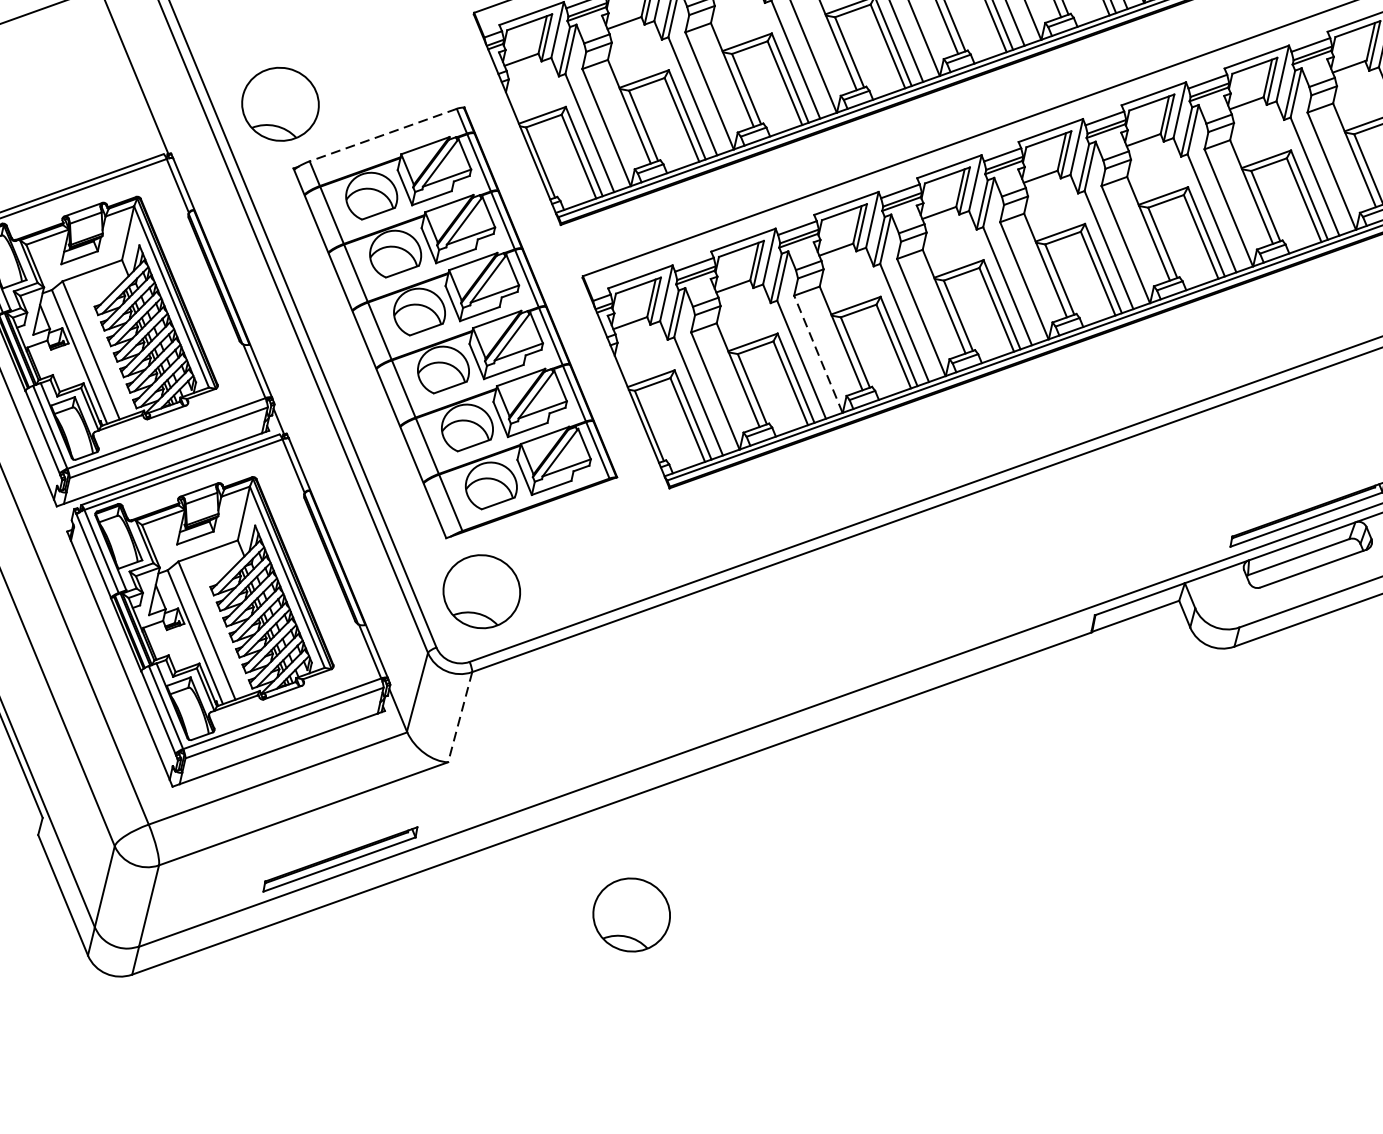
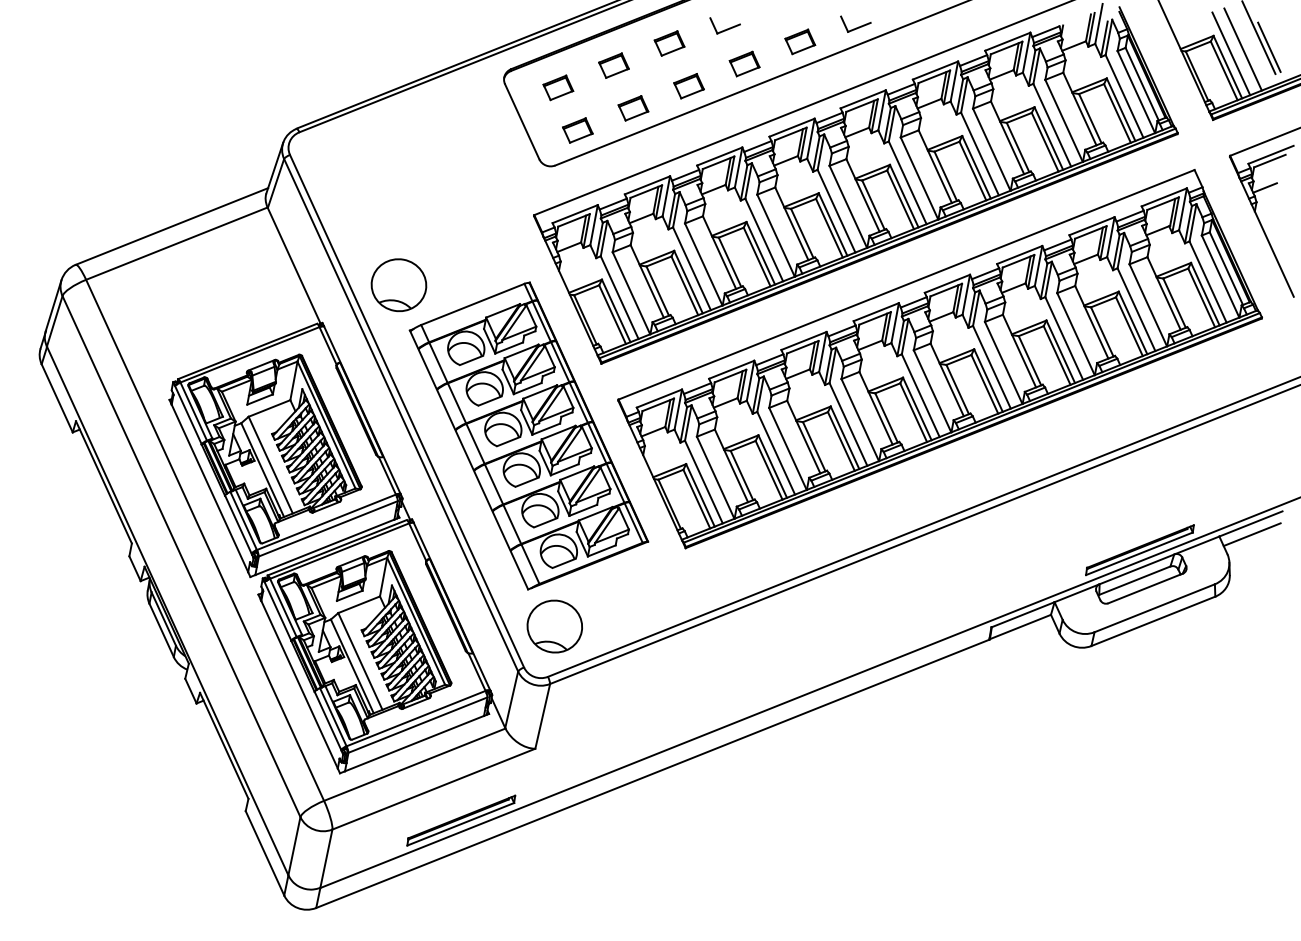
line: (382, 135) -> (472, 304), dashed -> solid
line: (817, 353) -> (787, 448), dashed -> solid
line: (459, 717) -> (542, 716), dashed -> solid
part: (631, 914) -> (669, 852), removed

